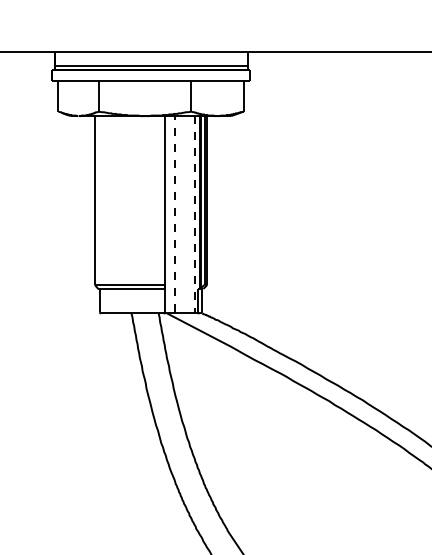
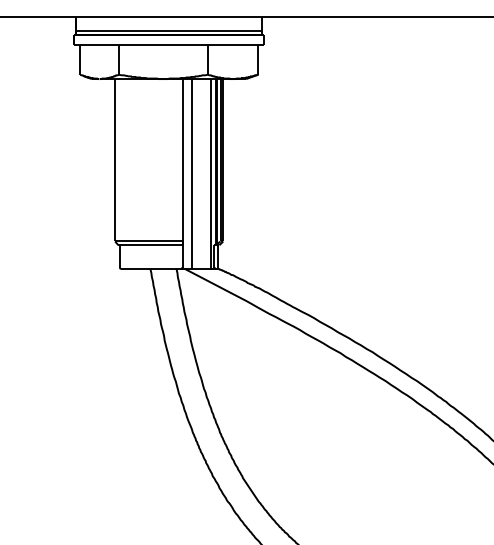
line: (175, 213) -> (192, 172), dashed -> solid
line: (195, 214) -> (211, 173), dashed -> solid

